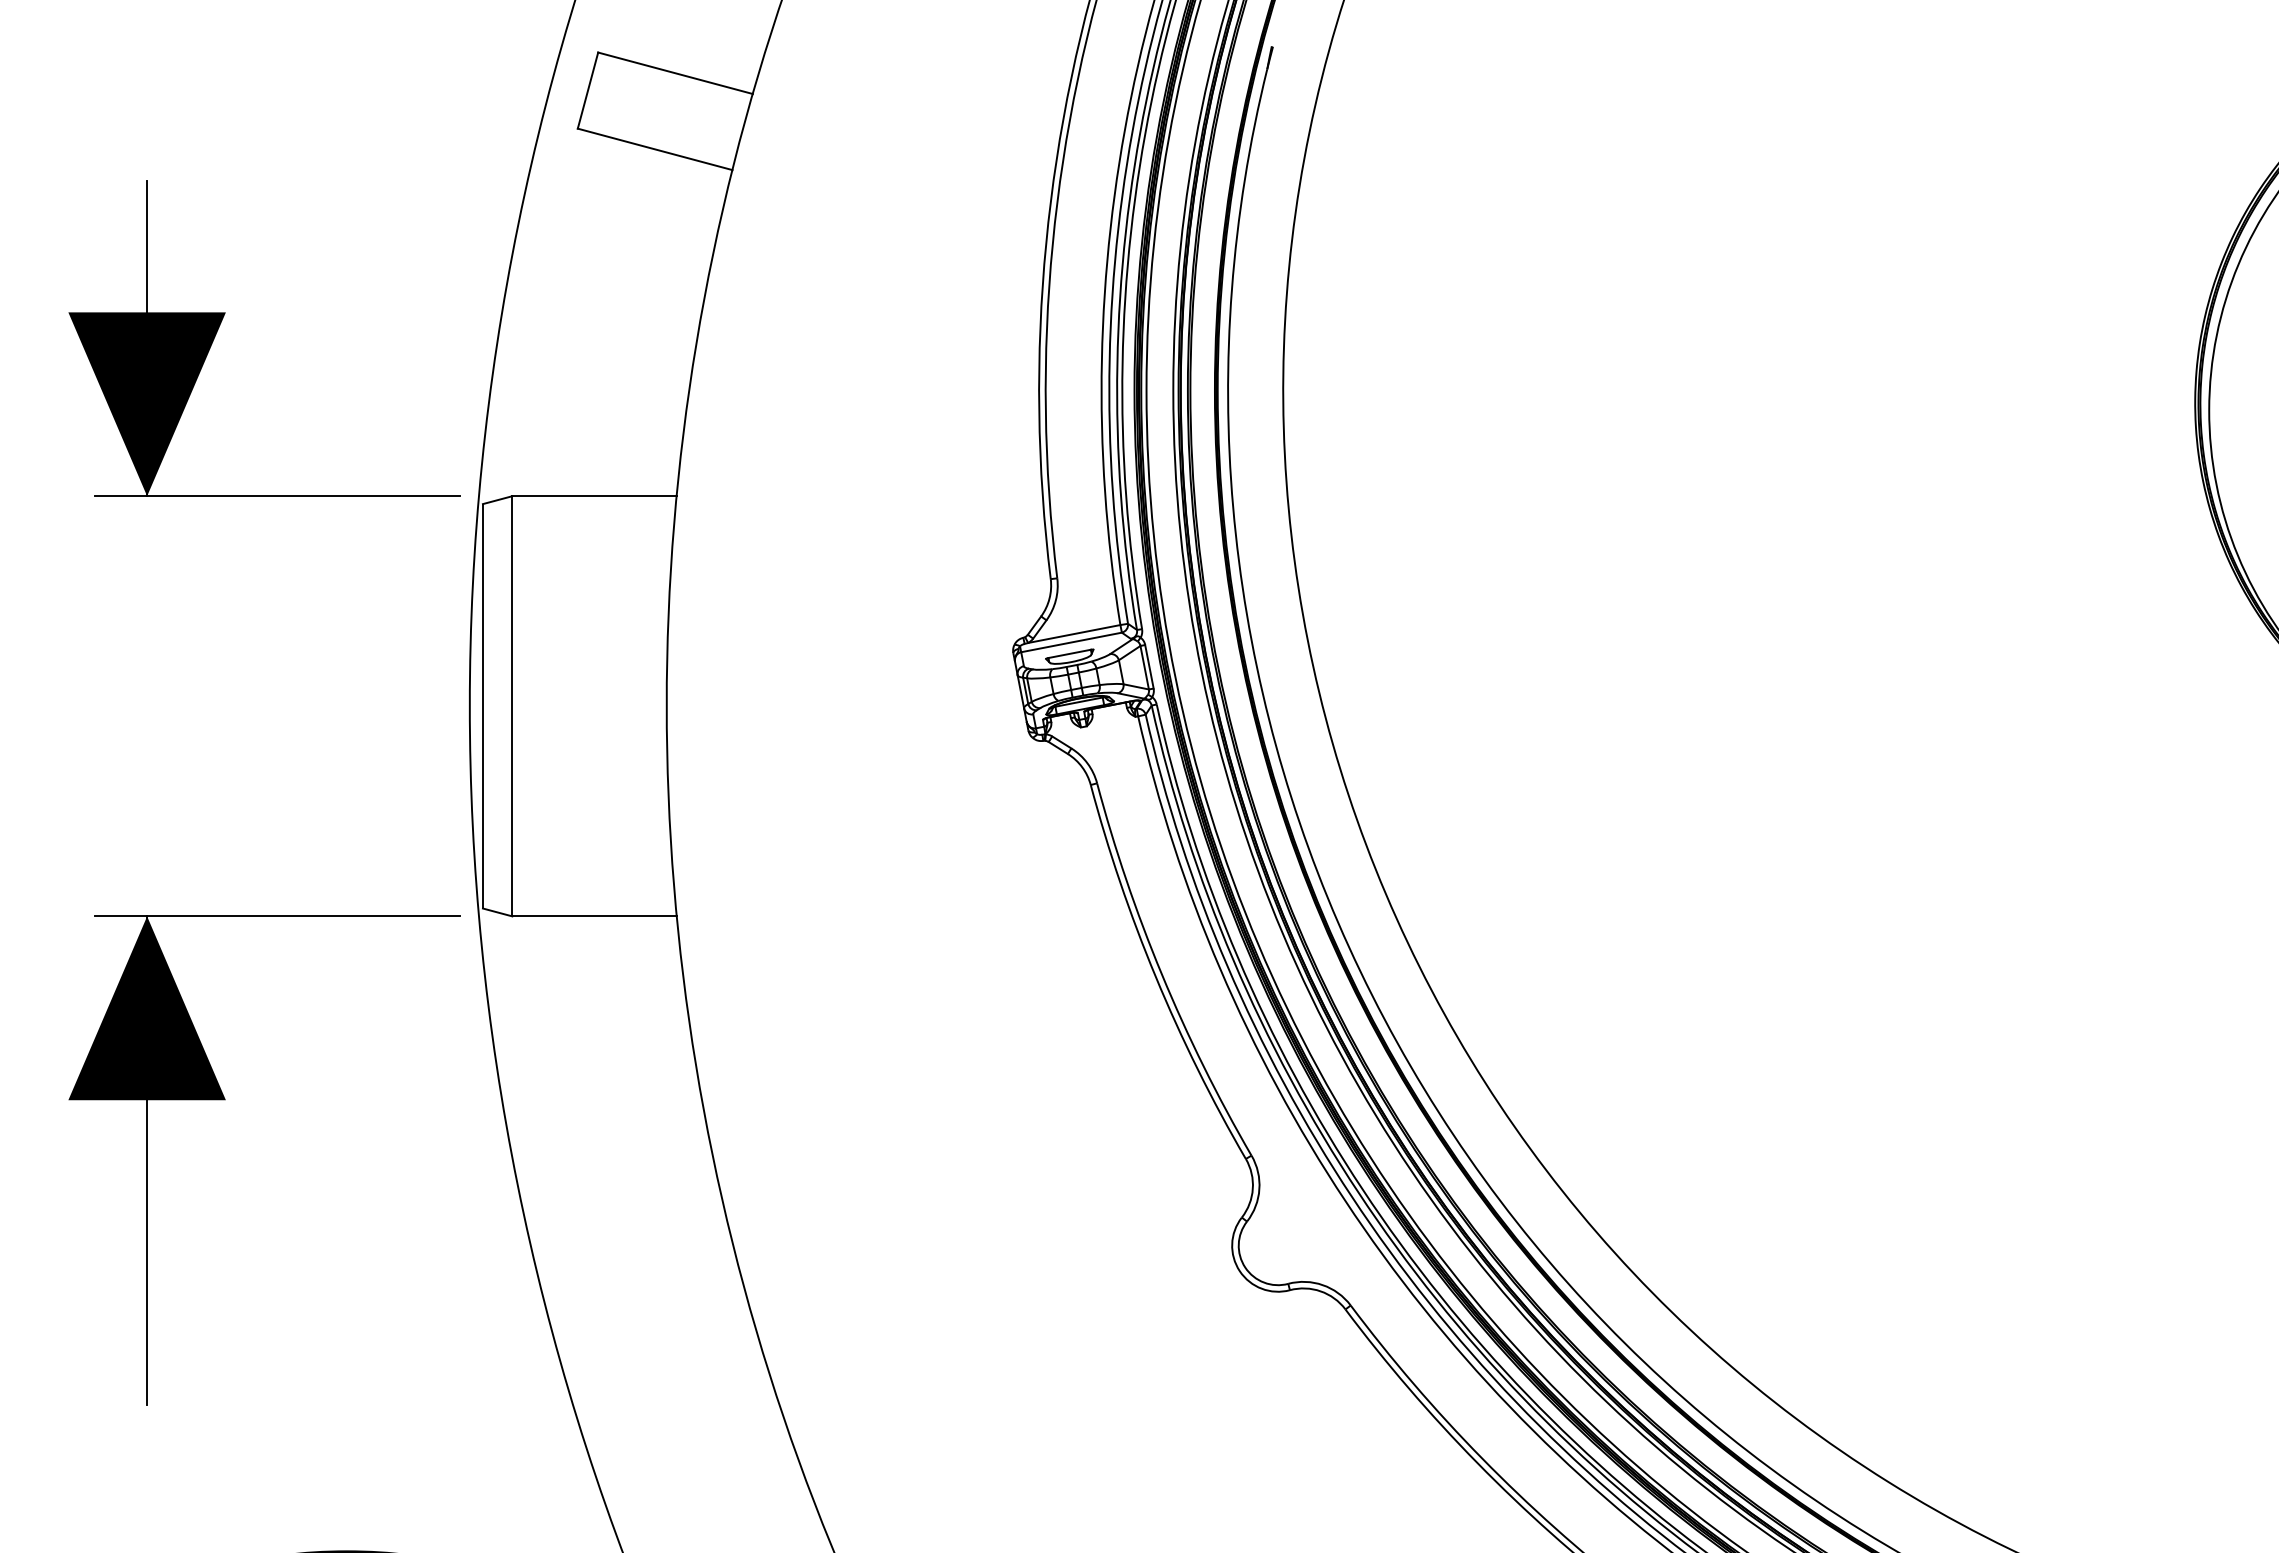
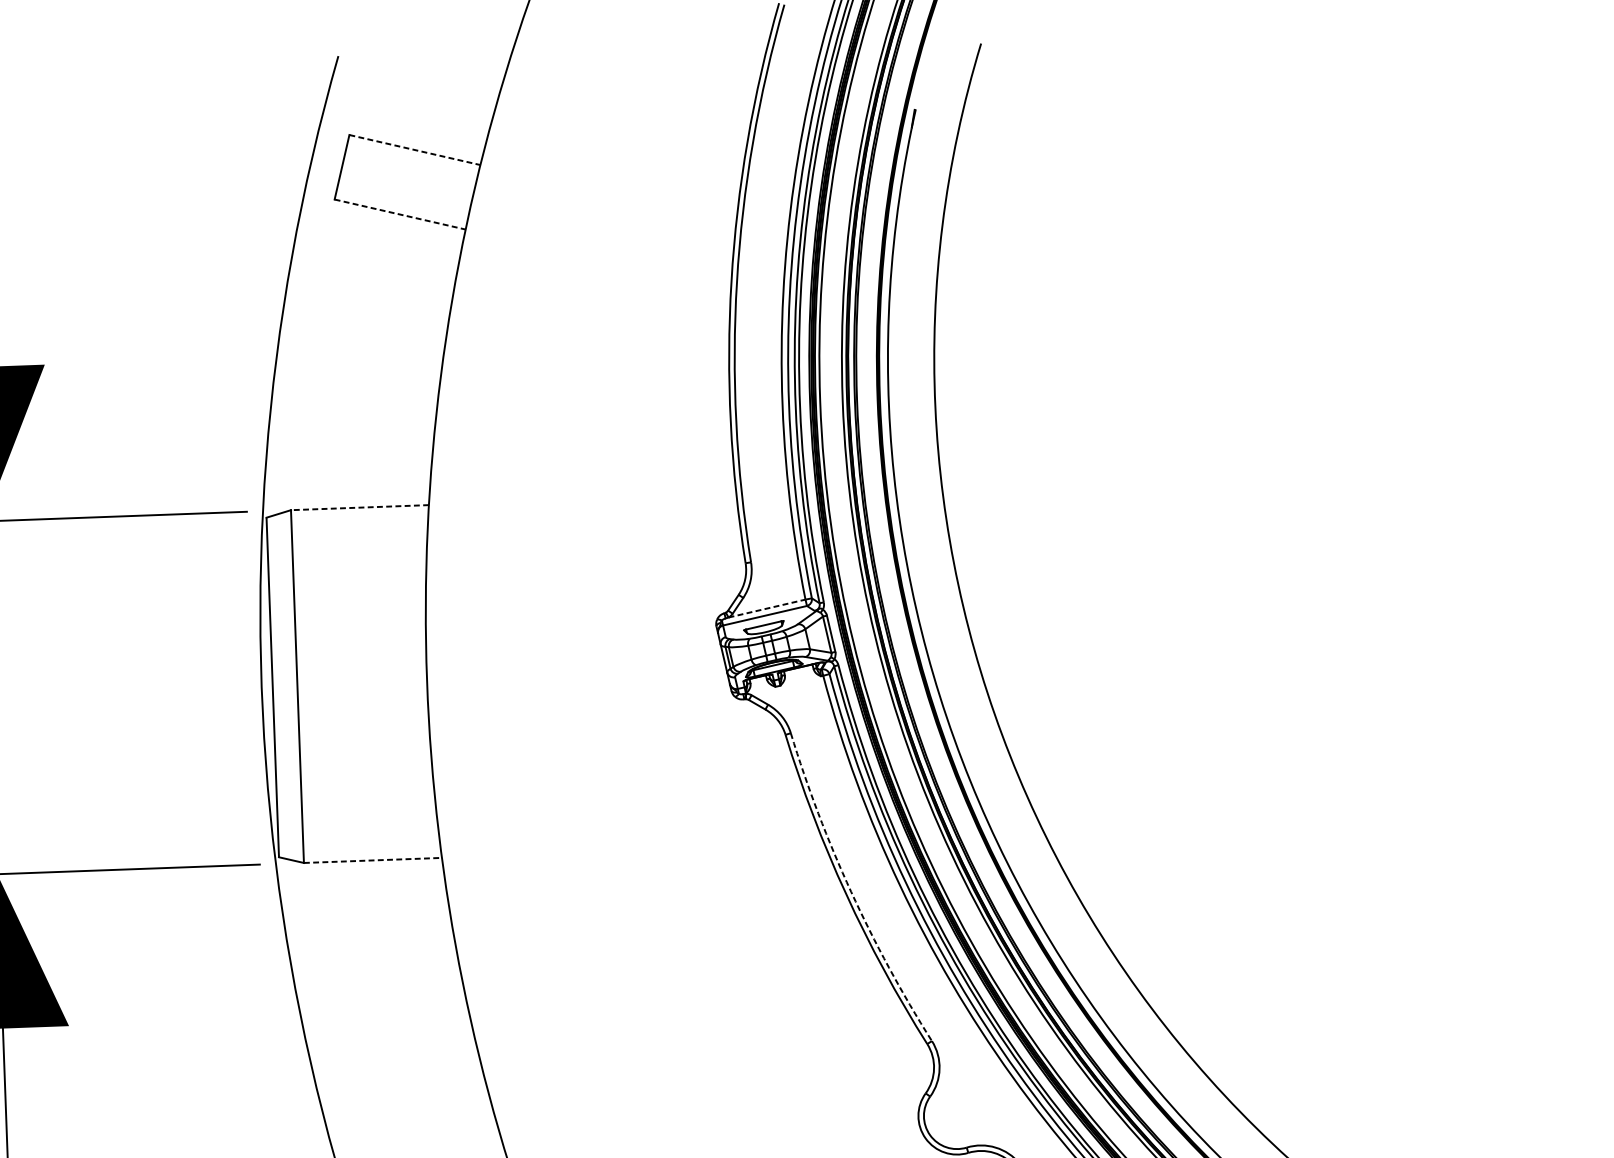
line: (676, 73) -> (415, 150), solid -> dashed
line: (655, 149) -> (400, 214), solid -> dashed
line: (594, 496) -> (359, 507), solid -> dashed
line: (1074, 633) -> (767, 608), solid -> dashed
line: (595, 916) -> (373, 860), solid -> dashed
arc: (1161, 974) -> (850, 891), solid -> dashed

